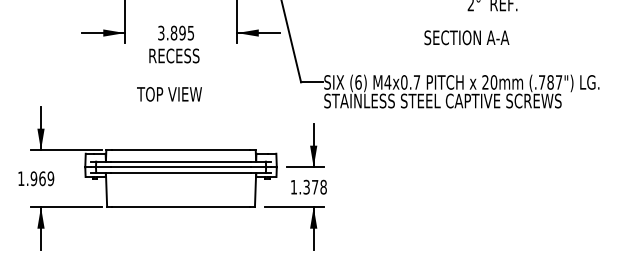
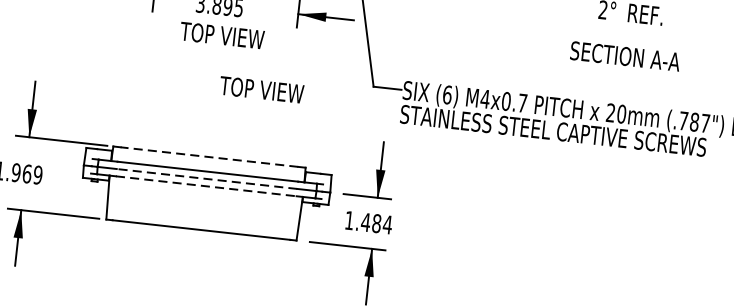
text: (466, 37) -> (624, 56), moved
text: (180, 55) -> (222, 35), RECESS -> TOP VIEW
text: (169, 94) -> (261, 90), moved
line: (180, 150) -> (208, 157), solid -> dashed
line: (180, 167) -> (206, 179), solid -> dashed
line: (181, 173) -> (206, 186), solid -> dashed
text: (315, 186) -> (377, 222), 1.378 -> 1.484

